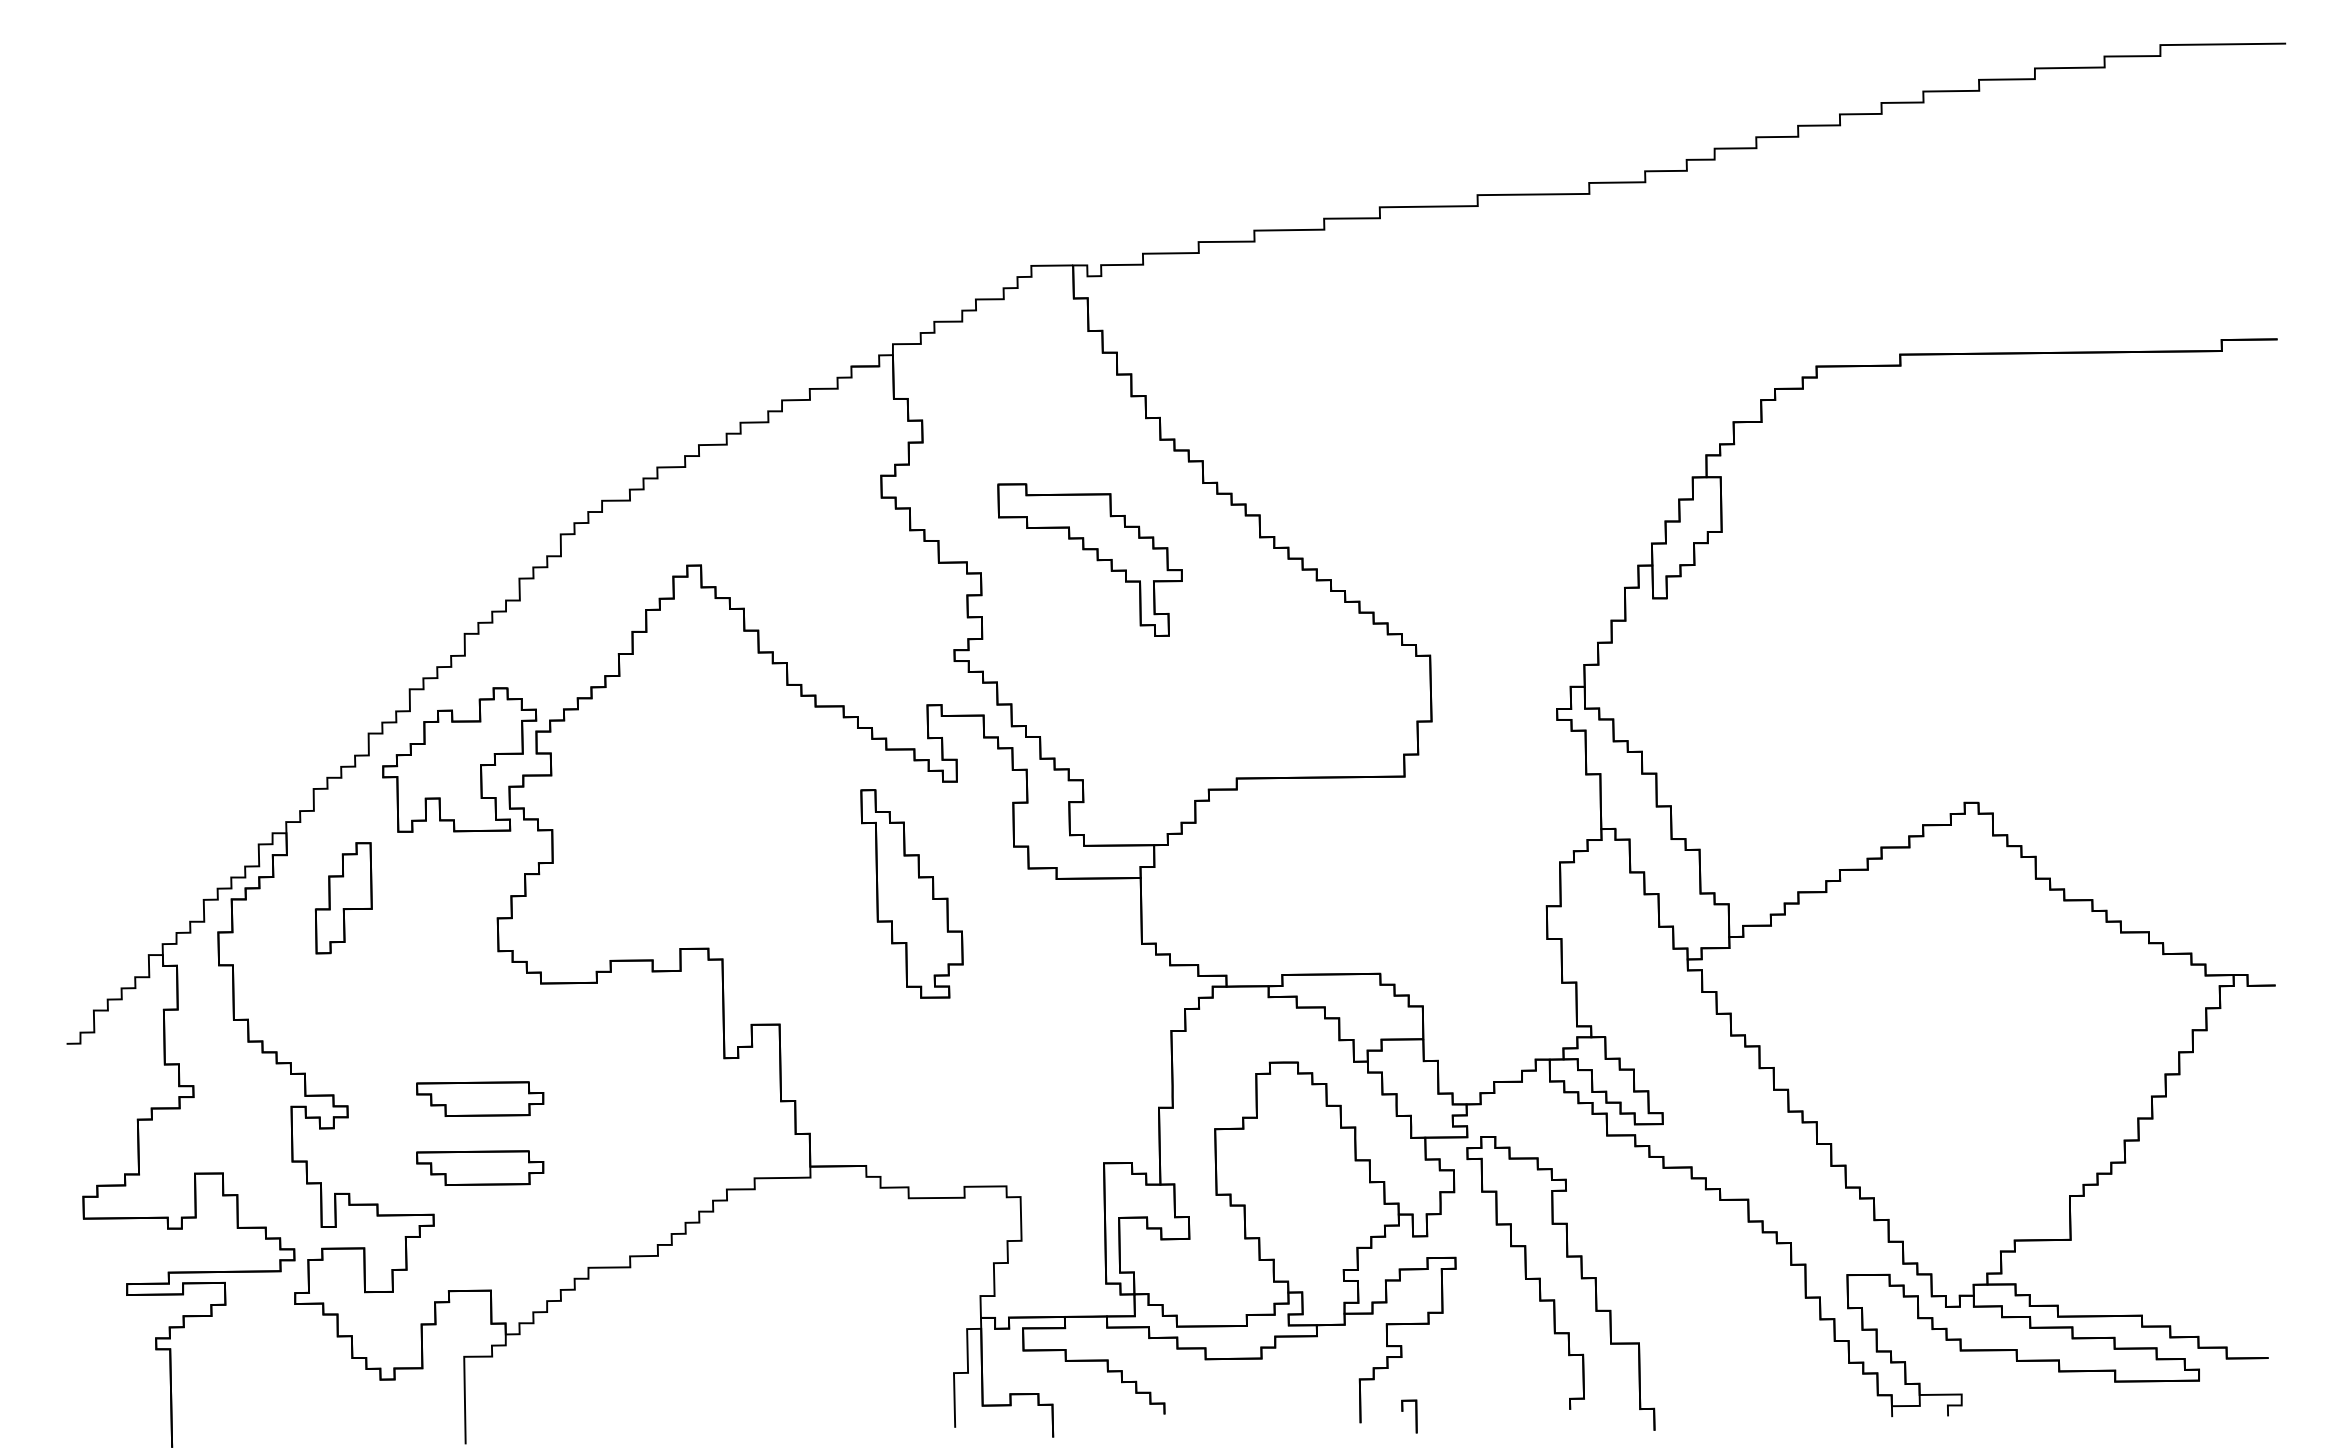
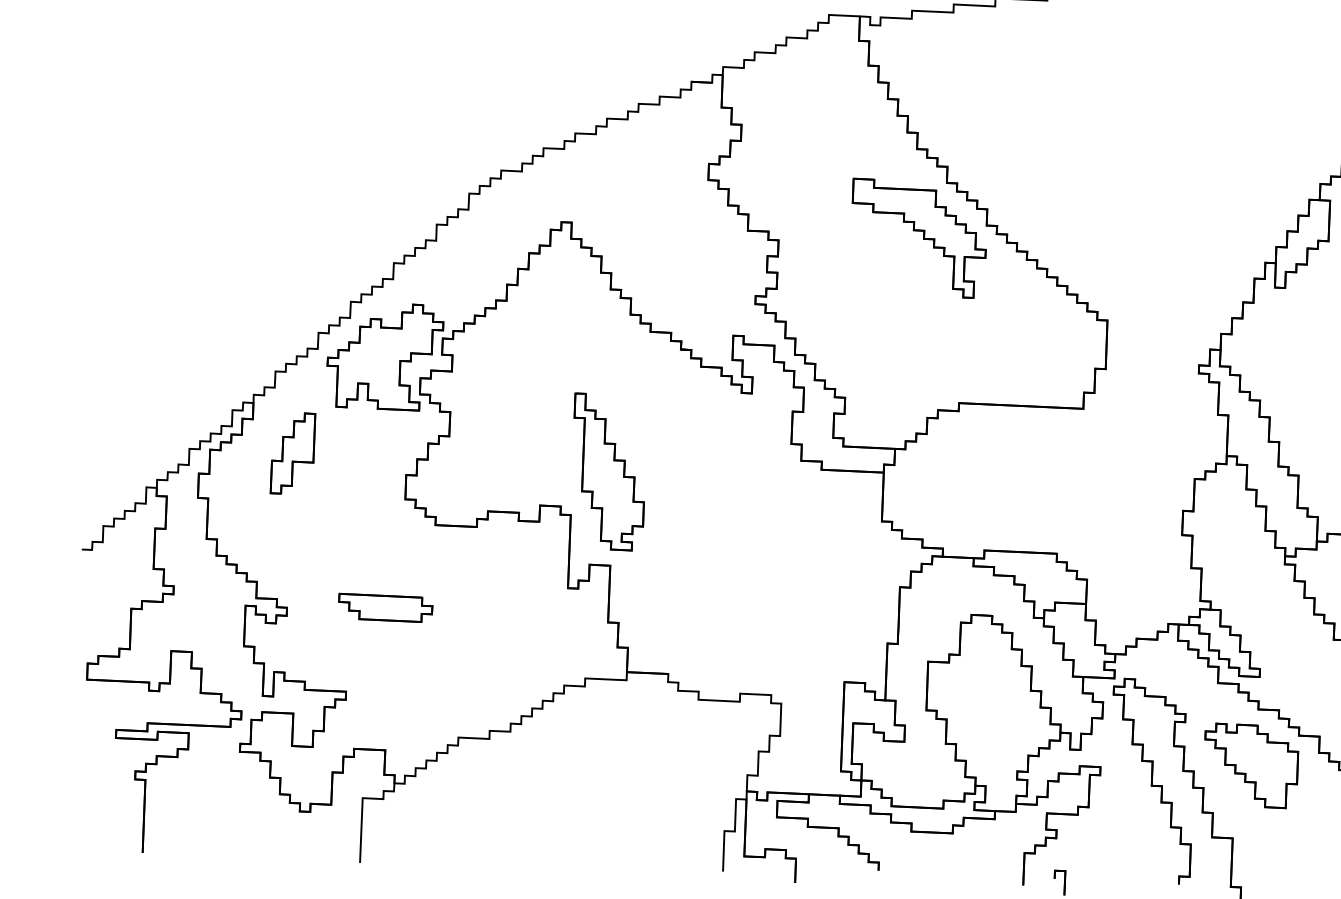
part: (1096, 559) -> (923, 238), moved
part: (911, 893) -> (608, 471), moved
part: (480, 1167) -> (382, 658), removed
part: (1657, 1243) -> (1250, 765), added

